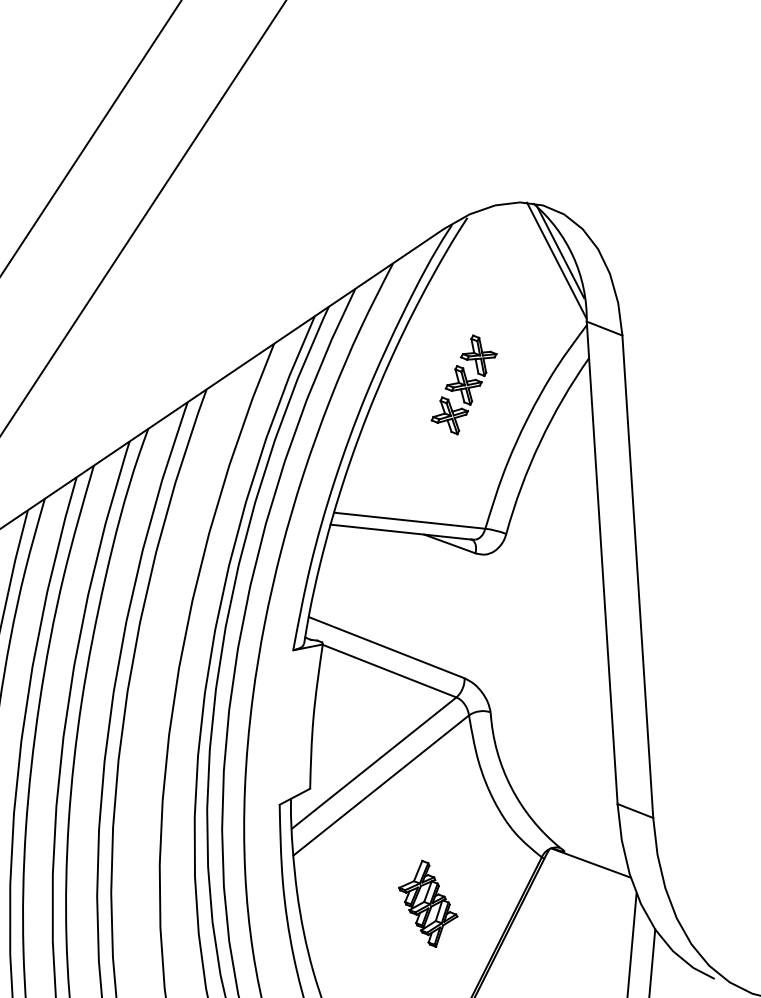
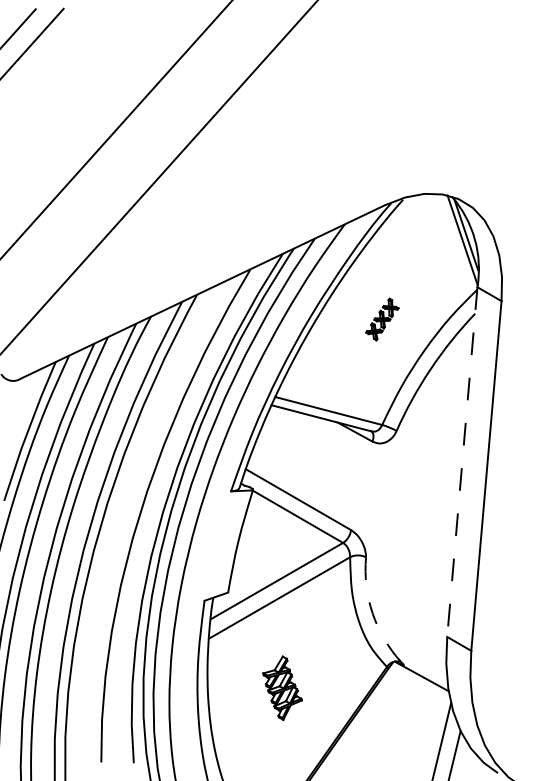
part: (464, 385) -> (382, 319), size x0.6
line: (602, 563) -> (462, 462), solid -> dashed
arc: (511, 787) -> (372, 613), solid -> dashed
part: (428, 903) -> (282, 687), moved

